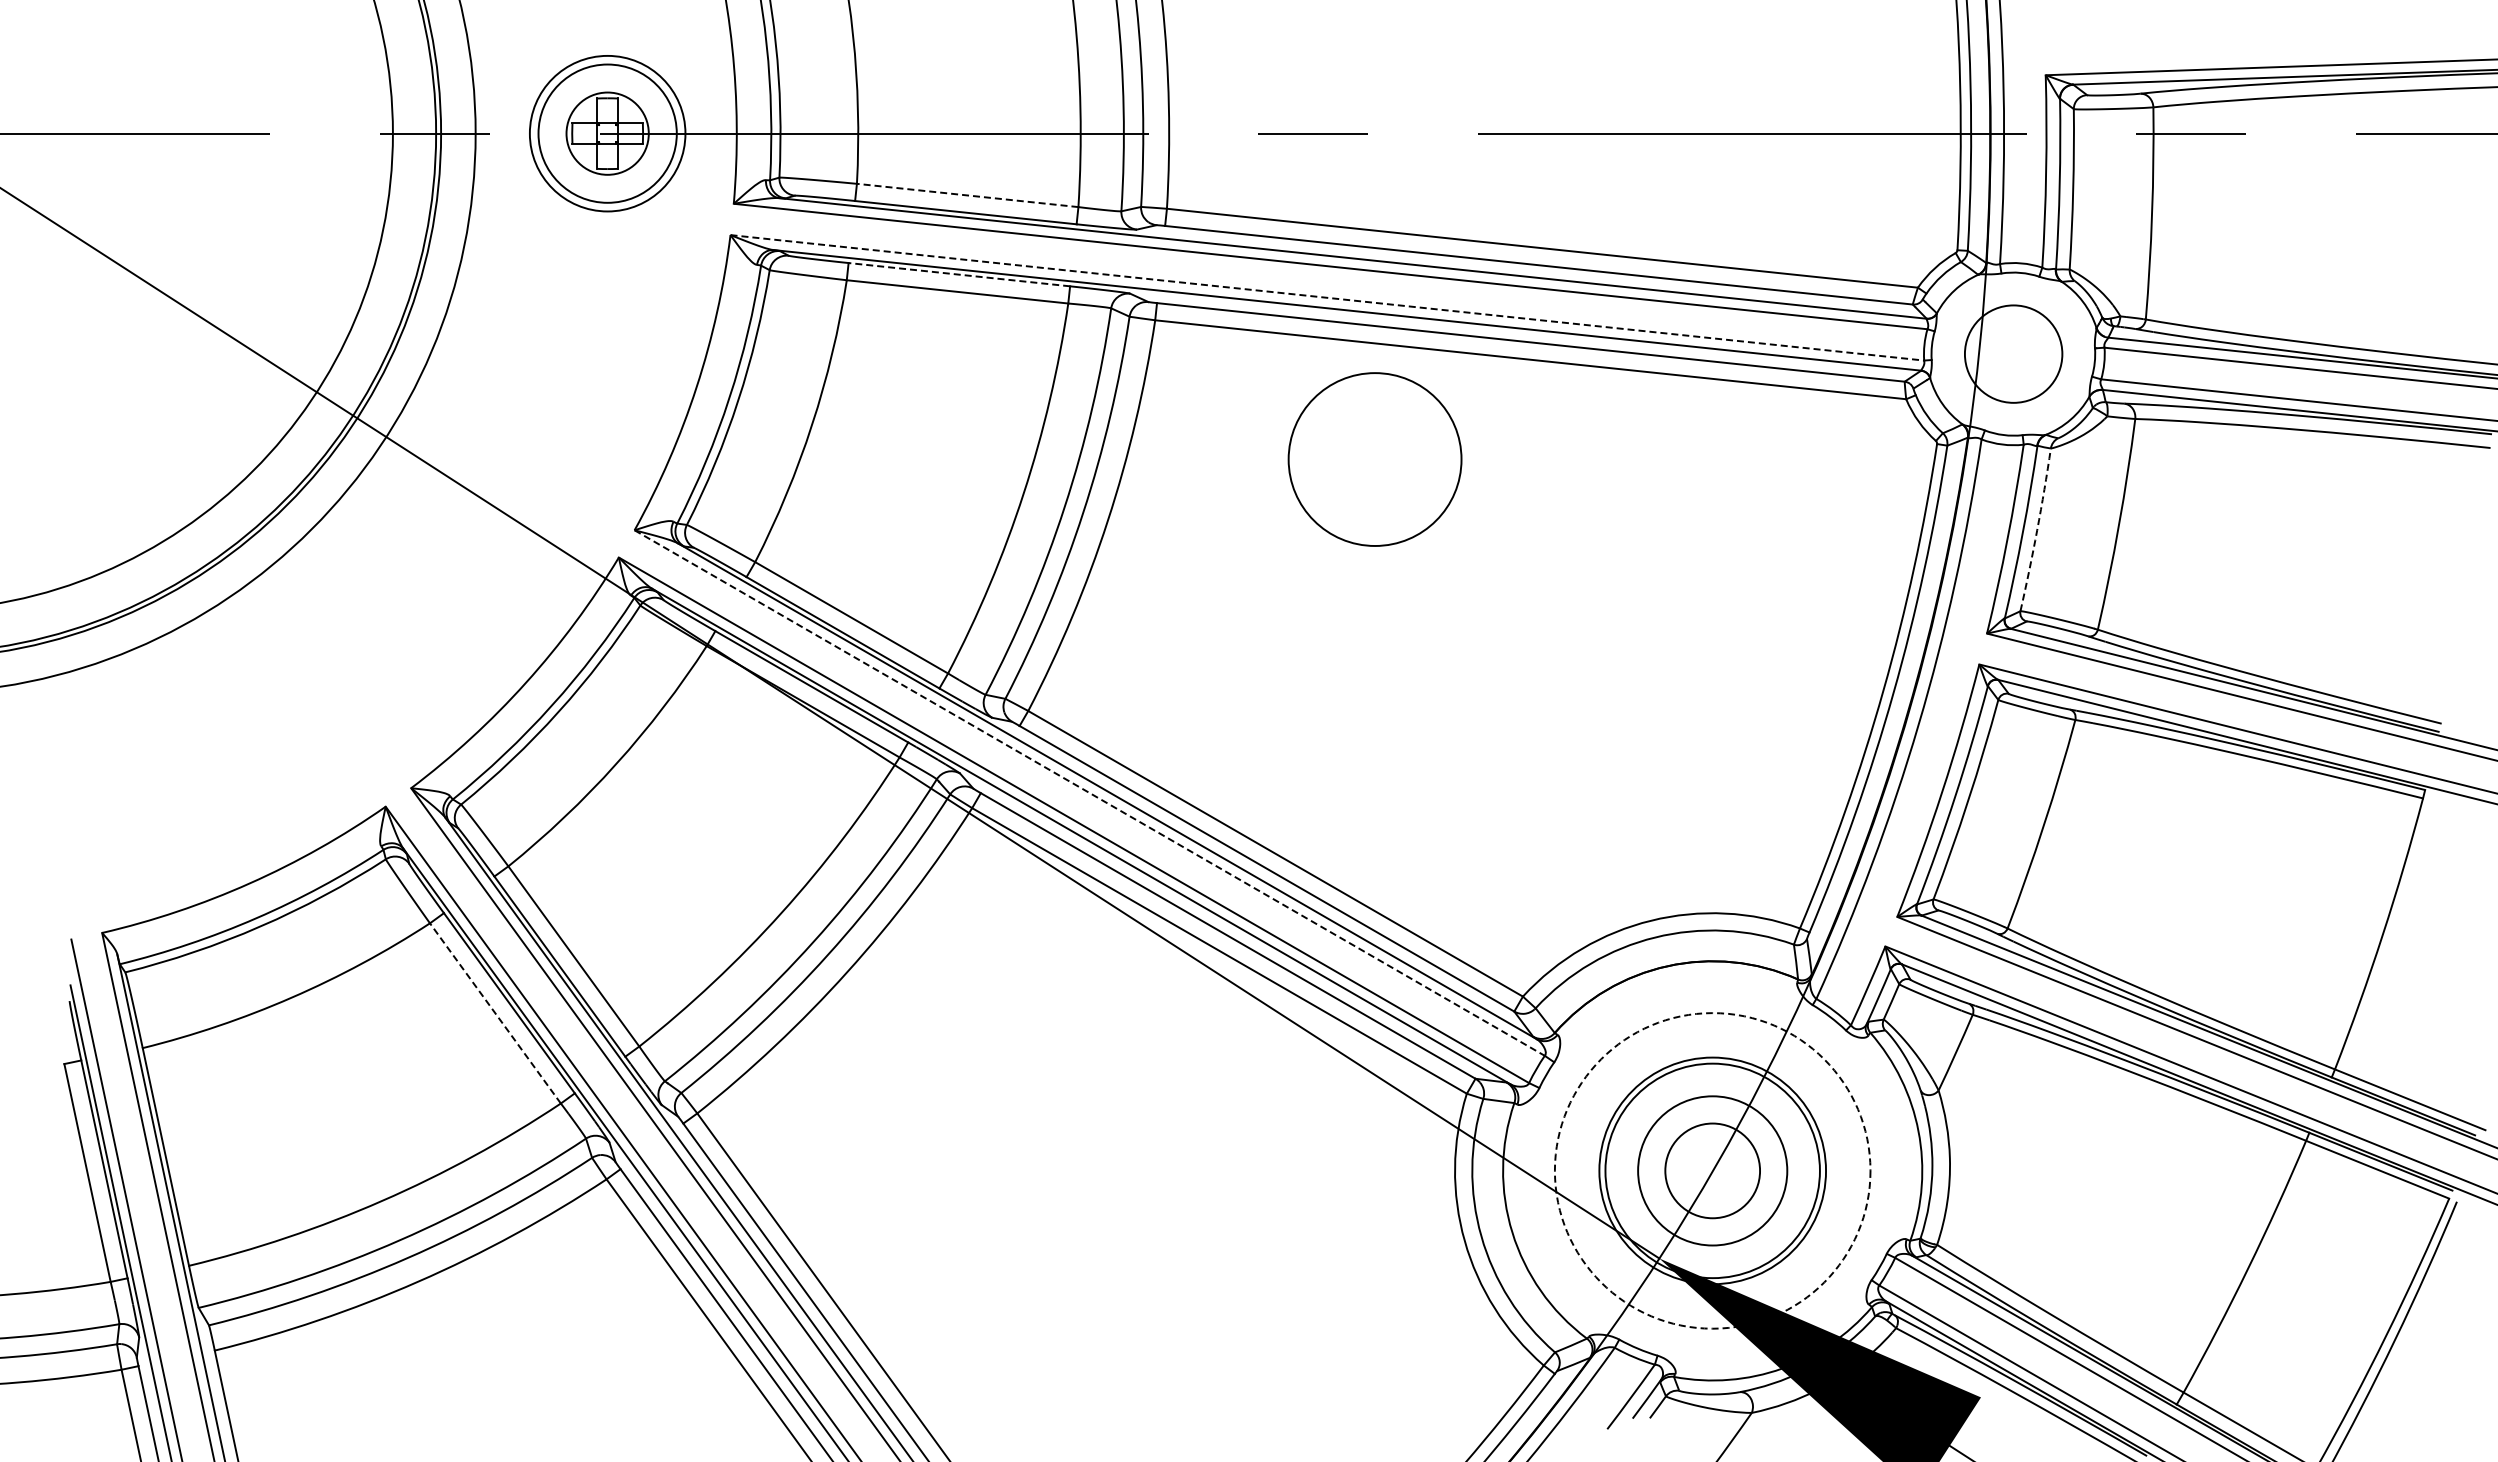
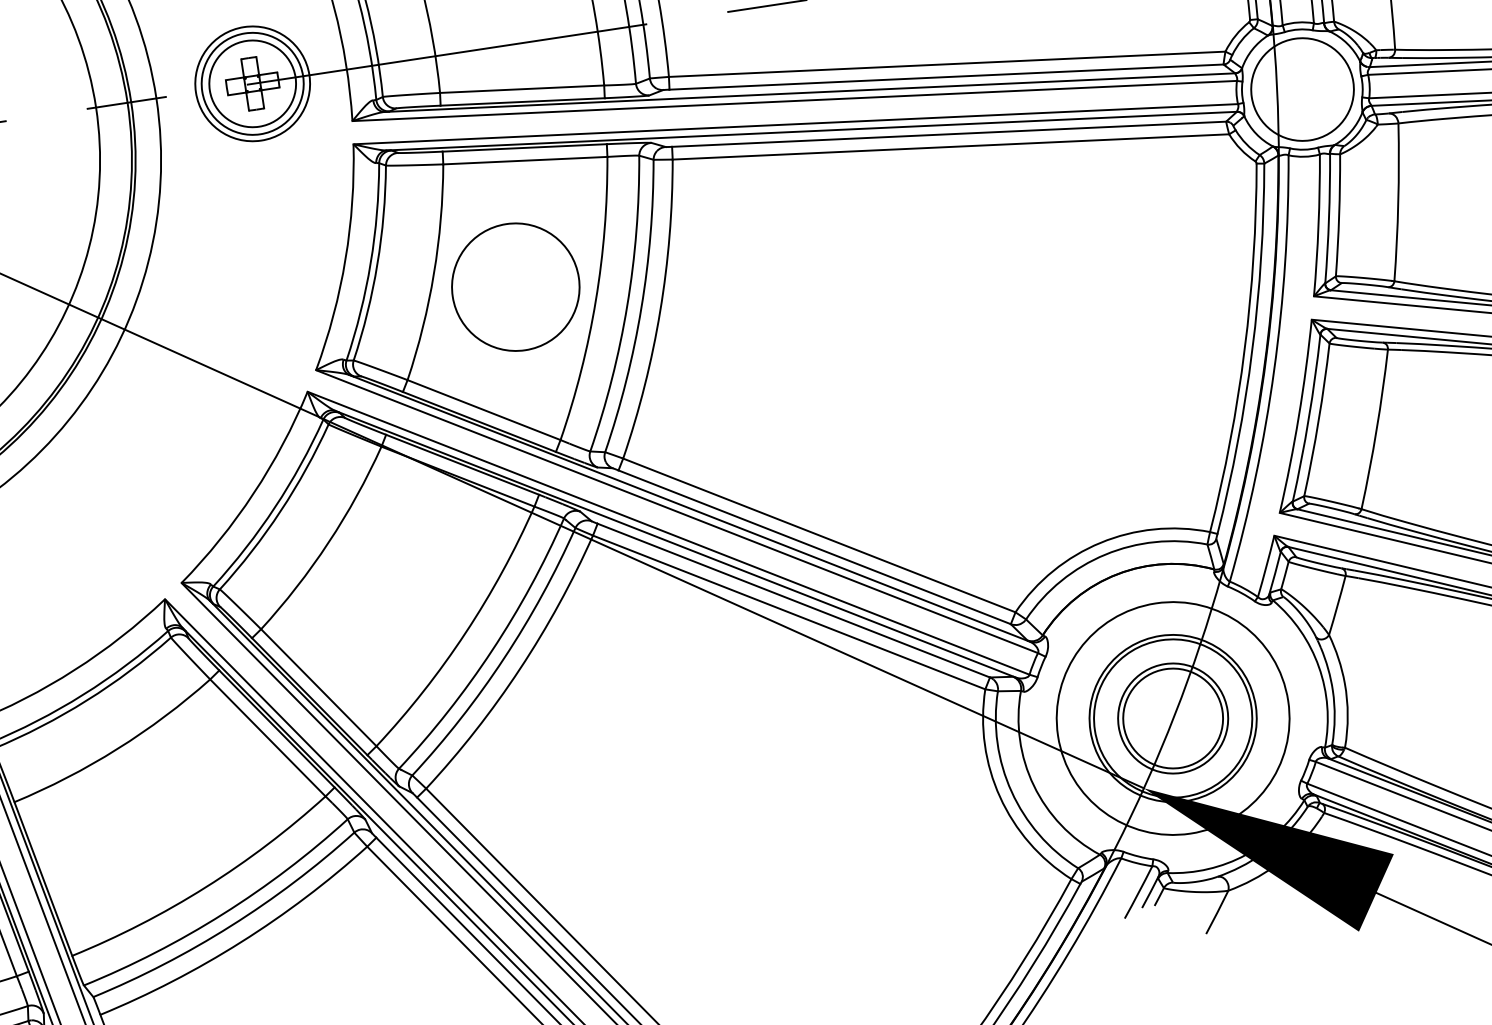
circle: (607, 133) -> (252, 83), size x1.43
line: (967, 195) -> (522, 89), dashed -> solid
line: (958, 274) -> (524, 147), dashed -> solid
line: (1327, 297) -> (795, 123), dashed -> solid
circle: (2013, 353) -> (1302, 89), size x1.43
circle: (1374, 459) -> (515, 287), moved
arc: (2037, 530) -> (1339, 215), dashed -> solid
line: (1089, 793) -> (676, 511), dashed -> solid
line: (495, 1013) -> (267, 737), dashed -> solid
circle: (1712, 1170) -> (1172, 718), dashed -> solid
circle: (1712, 1170) -> (1172, 718), size x1.43

